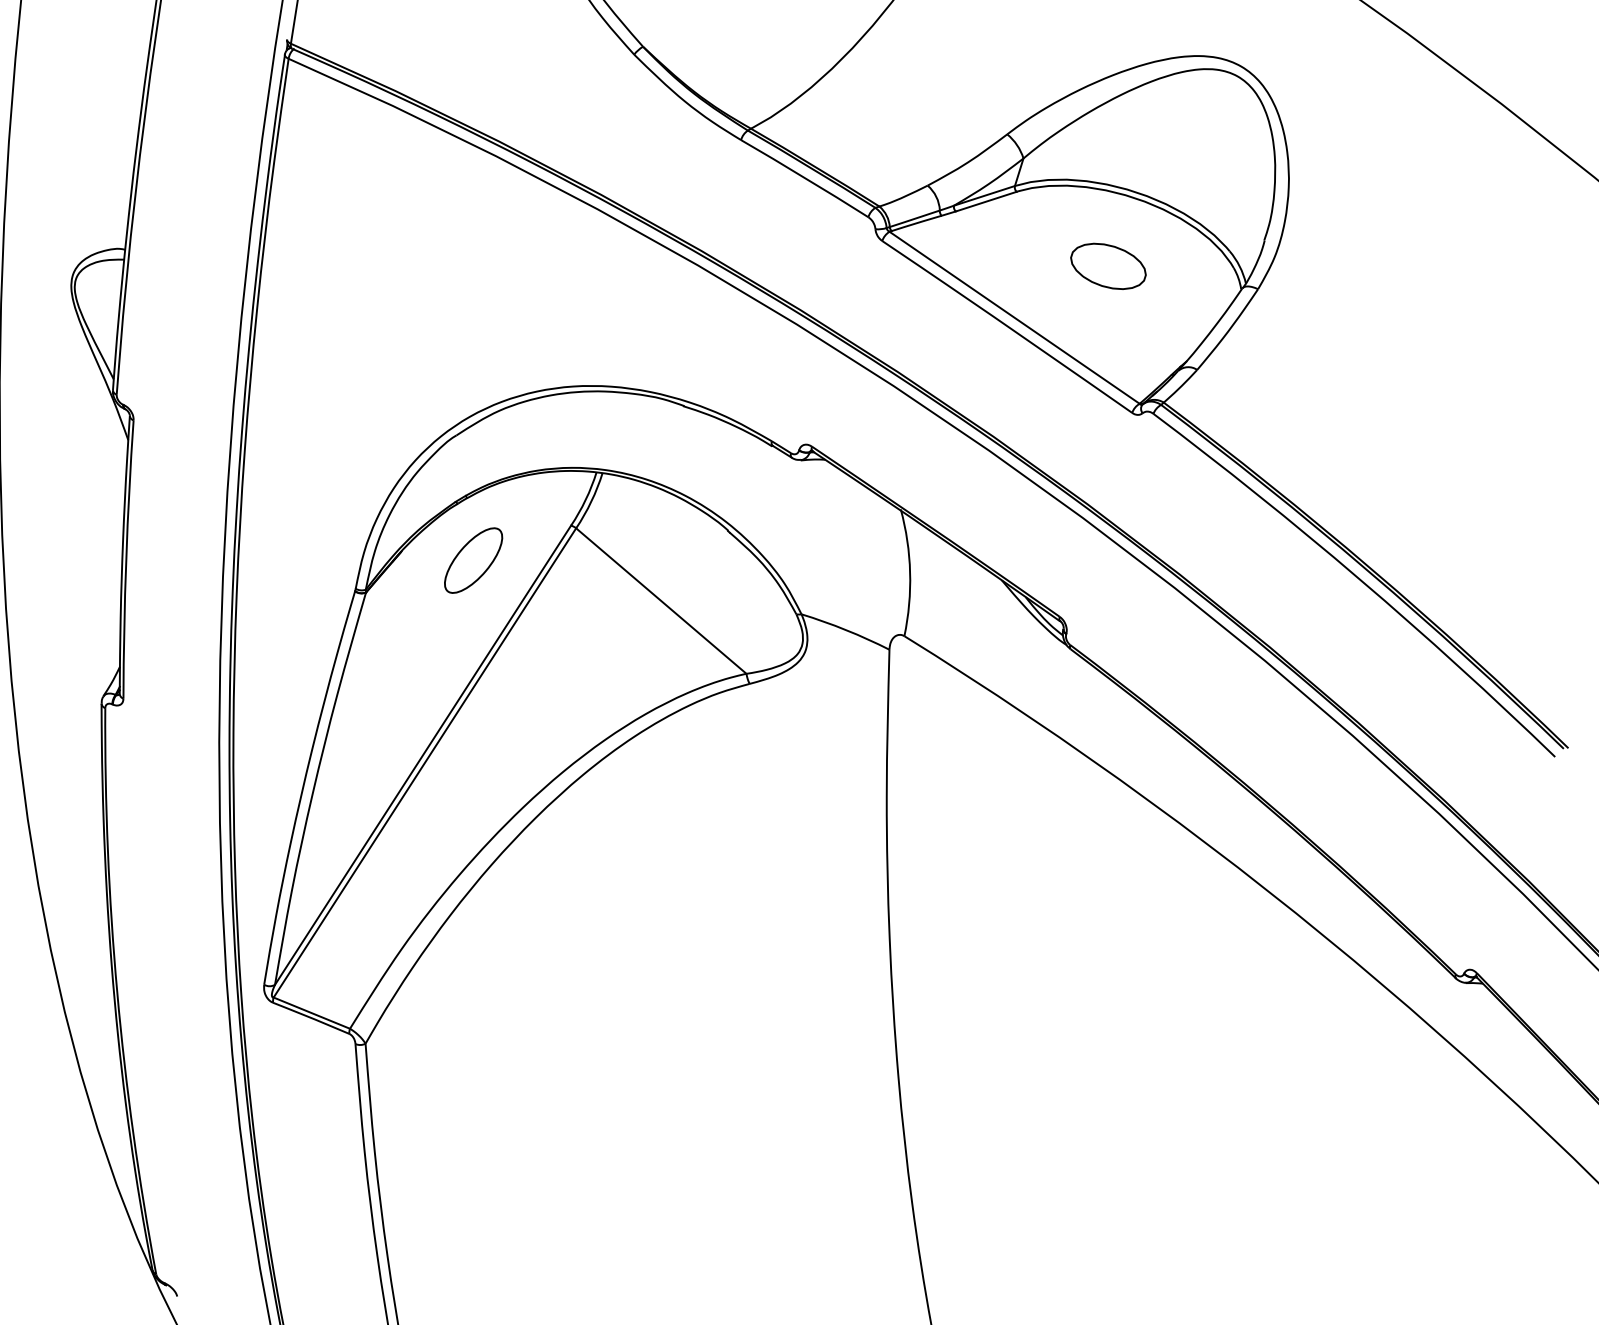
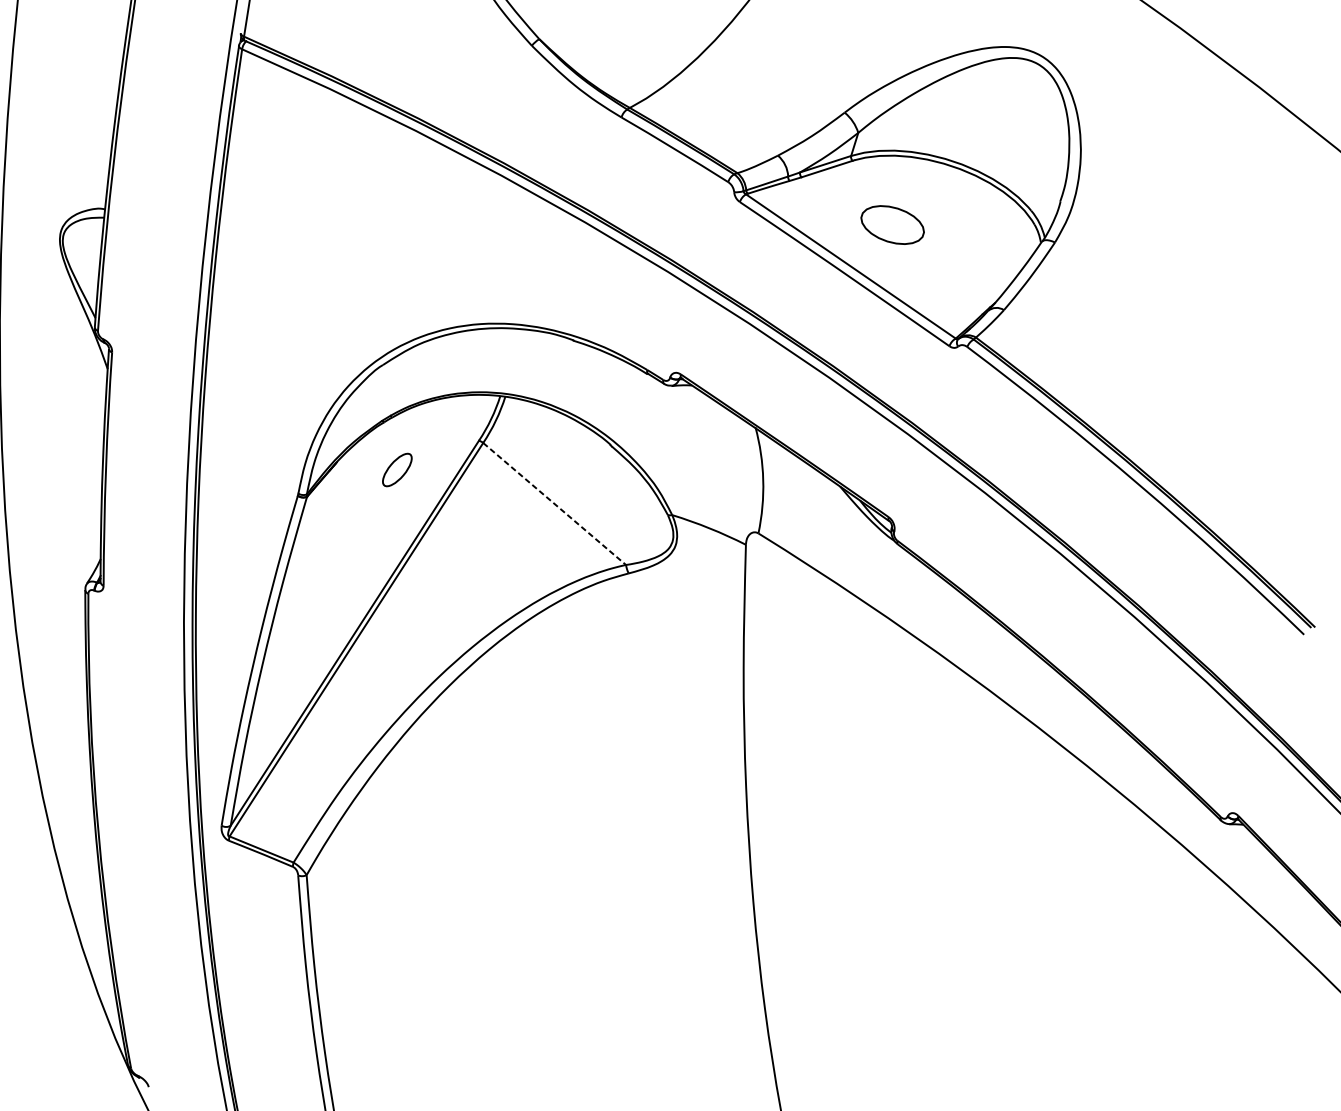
part: (1108, 265) -> (892, 224), moved
part: (473, 560) -> (397, 469), size x0.6
line: (661, 601) -> (554, 504), solid -> dashed

